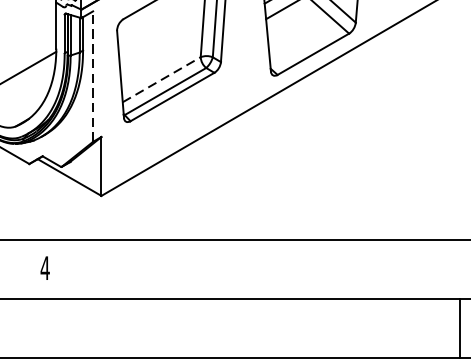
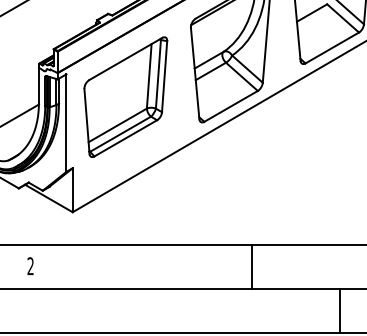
line: (93, 77) -> (66, 123), dashed -> solid
line: (161, 79) -> (117, 125), dashed -> solid
text: (44, 268) -> (30, 266), 4 -> 2
line: (341, 269) -> (252, 267), added

